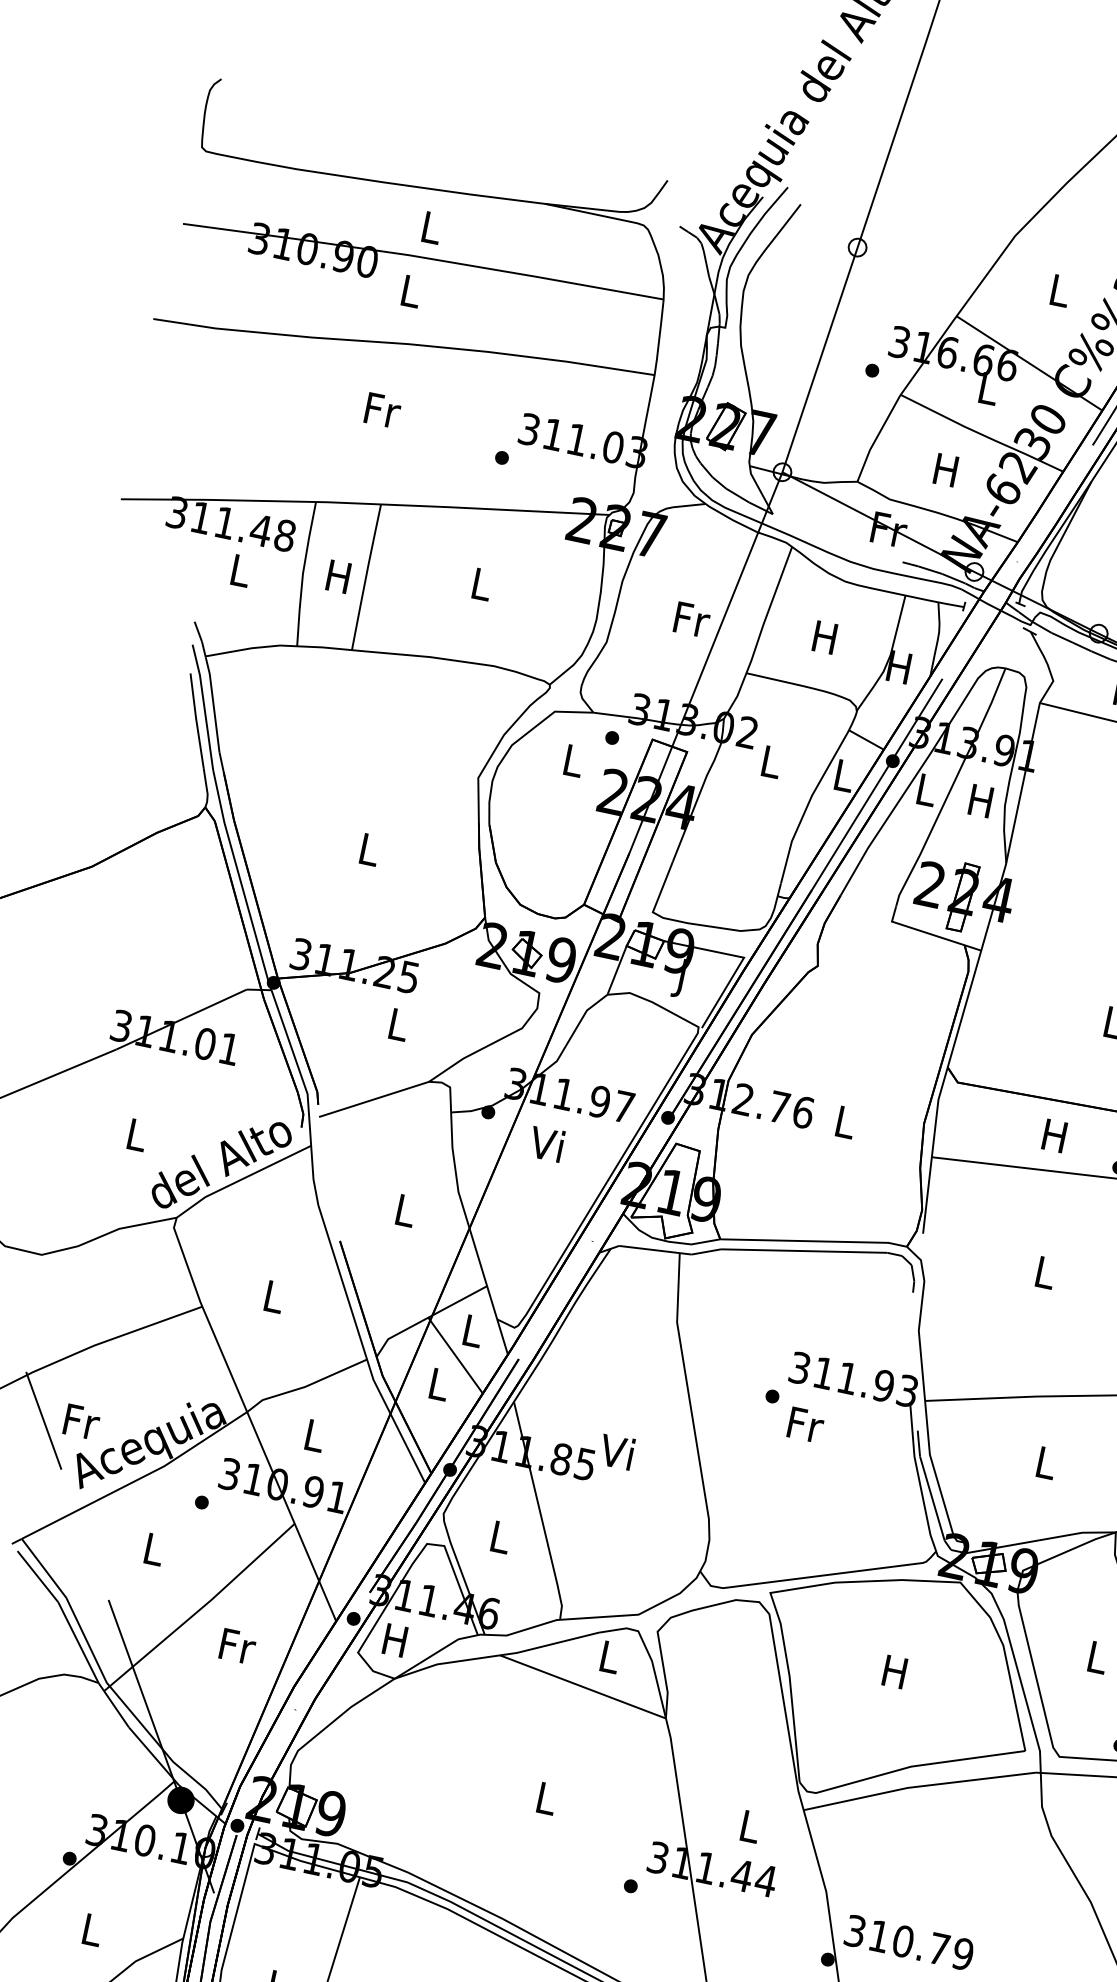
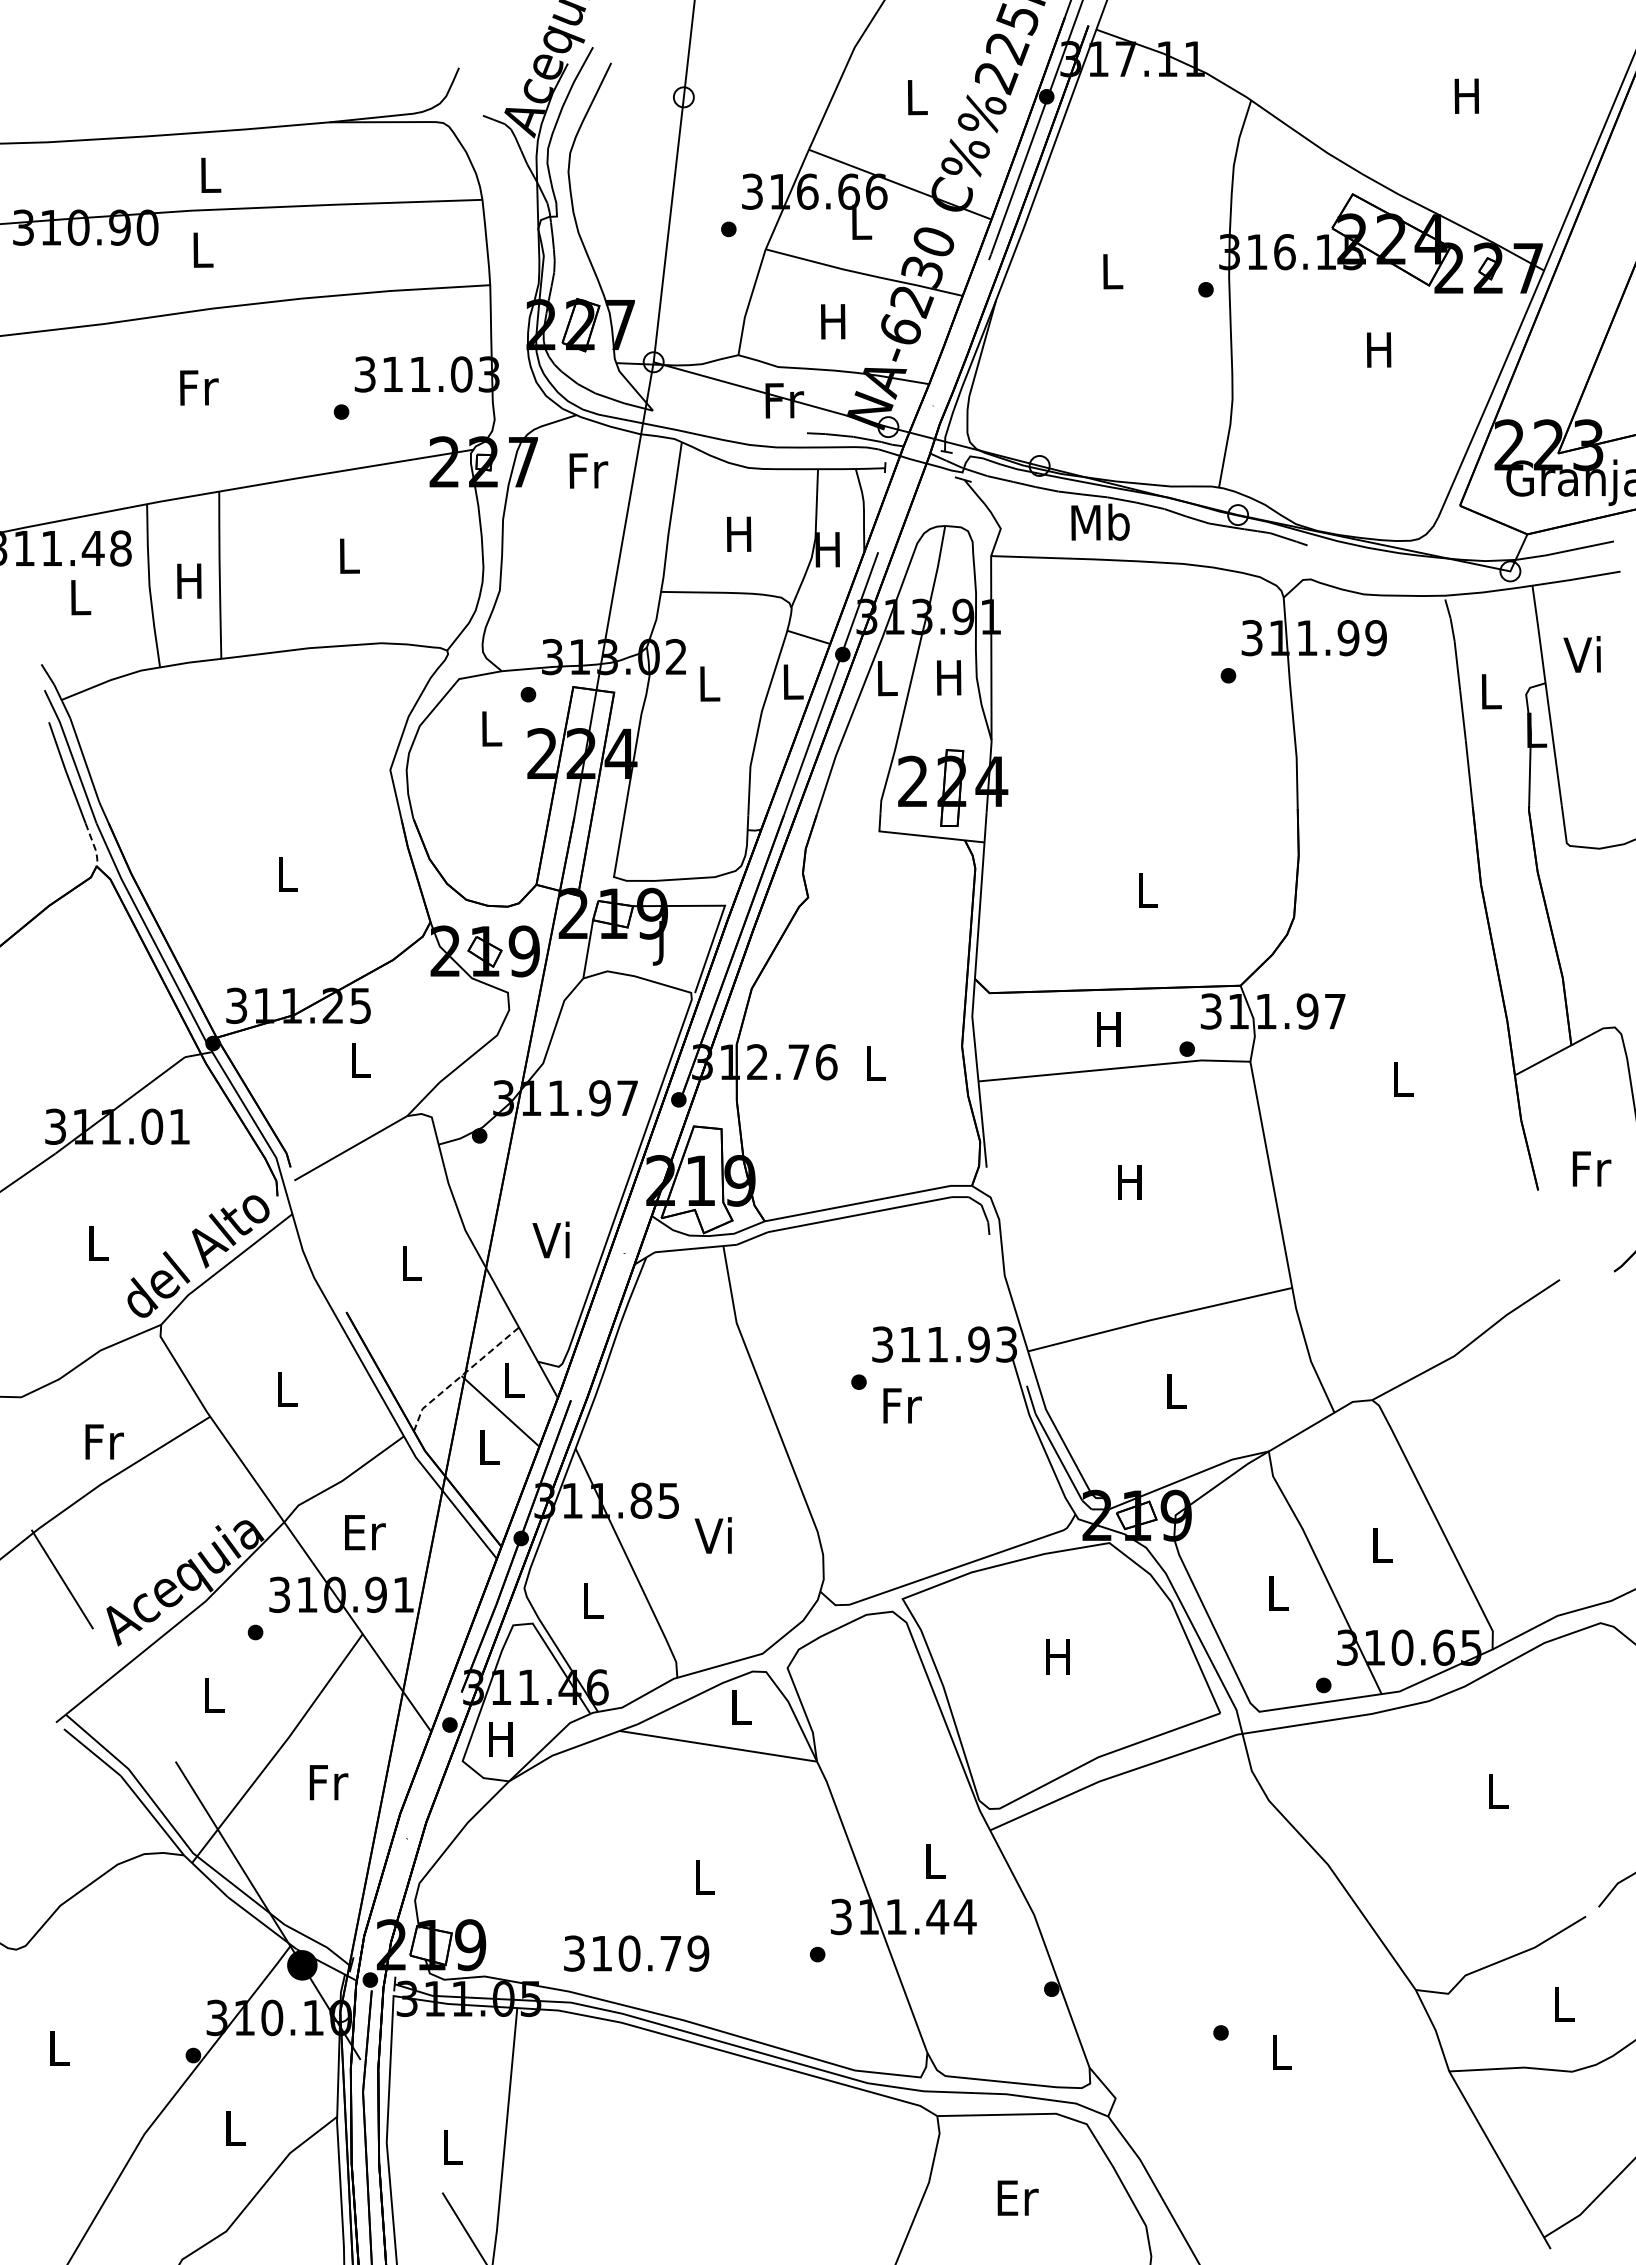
text: (691, 619) -> (588, 470), moved
line: (207, 788) -> (94, 845), solid -> dashed
text: (546, 1143) -> (550, 1239), moved
text: (1044, 1272) -> (1129, 1182), L -> H
line: (428, 1318) -> (461, 1376), solid -> dashed
text: (81, 1421) -> (104, 1441), moved
text: (315, 1435) -> (365, 1532), L -> Er
text: (615, 1451) -> (712, 1535), moved
text: (909, 1942) -> (636, 1953), moved

